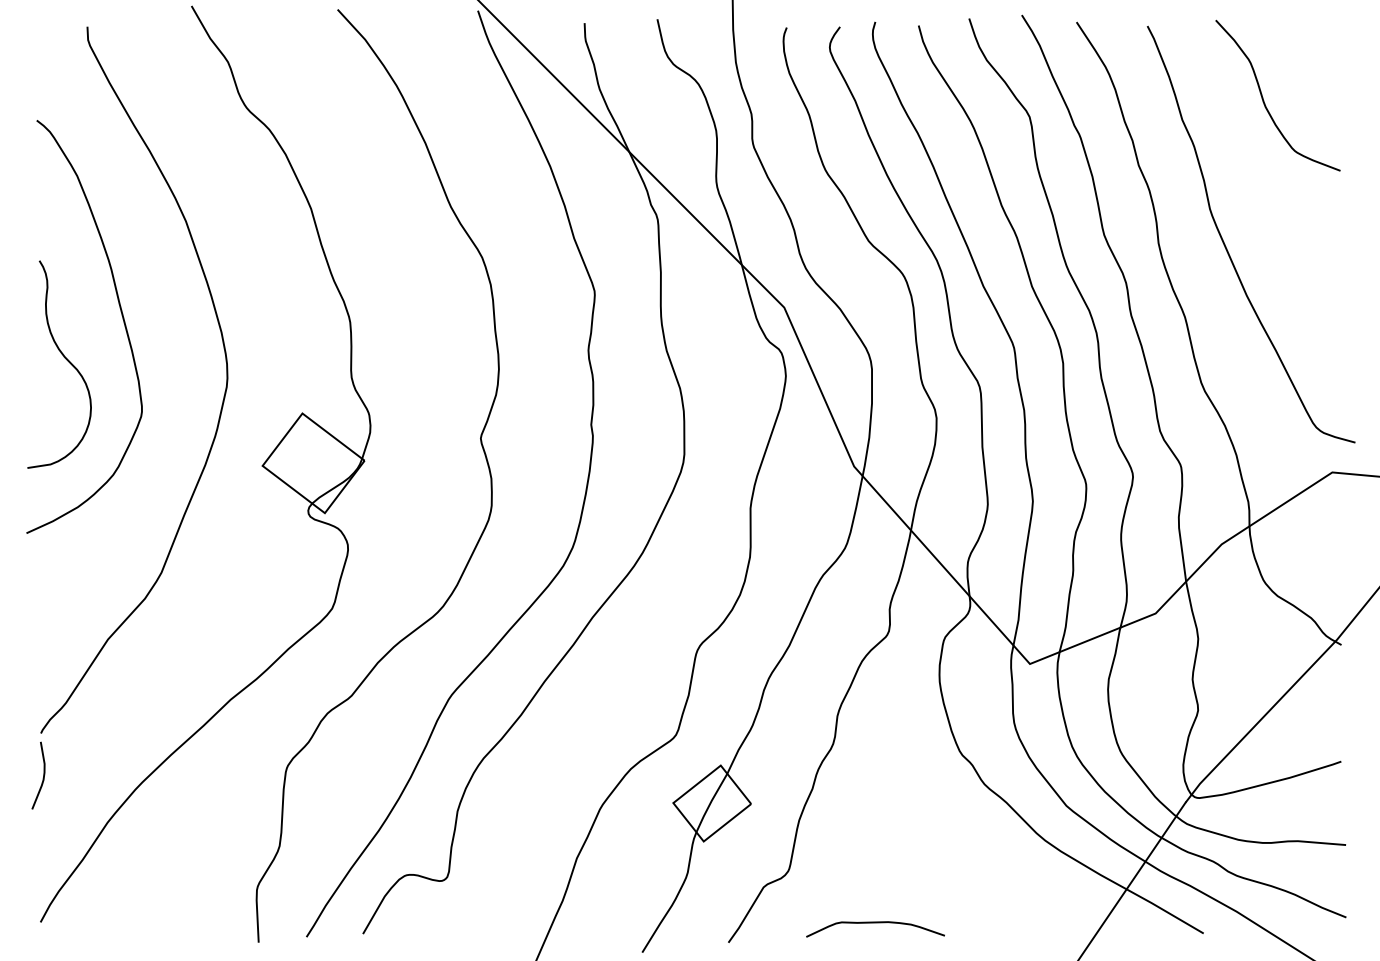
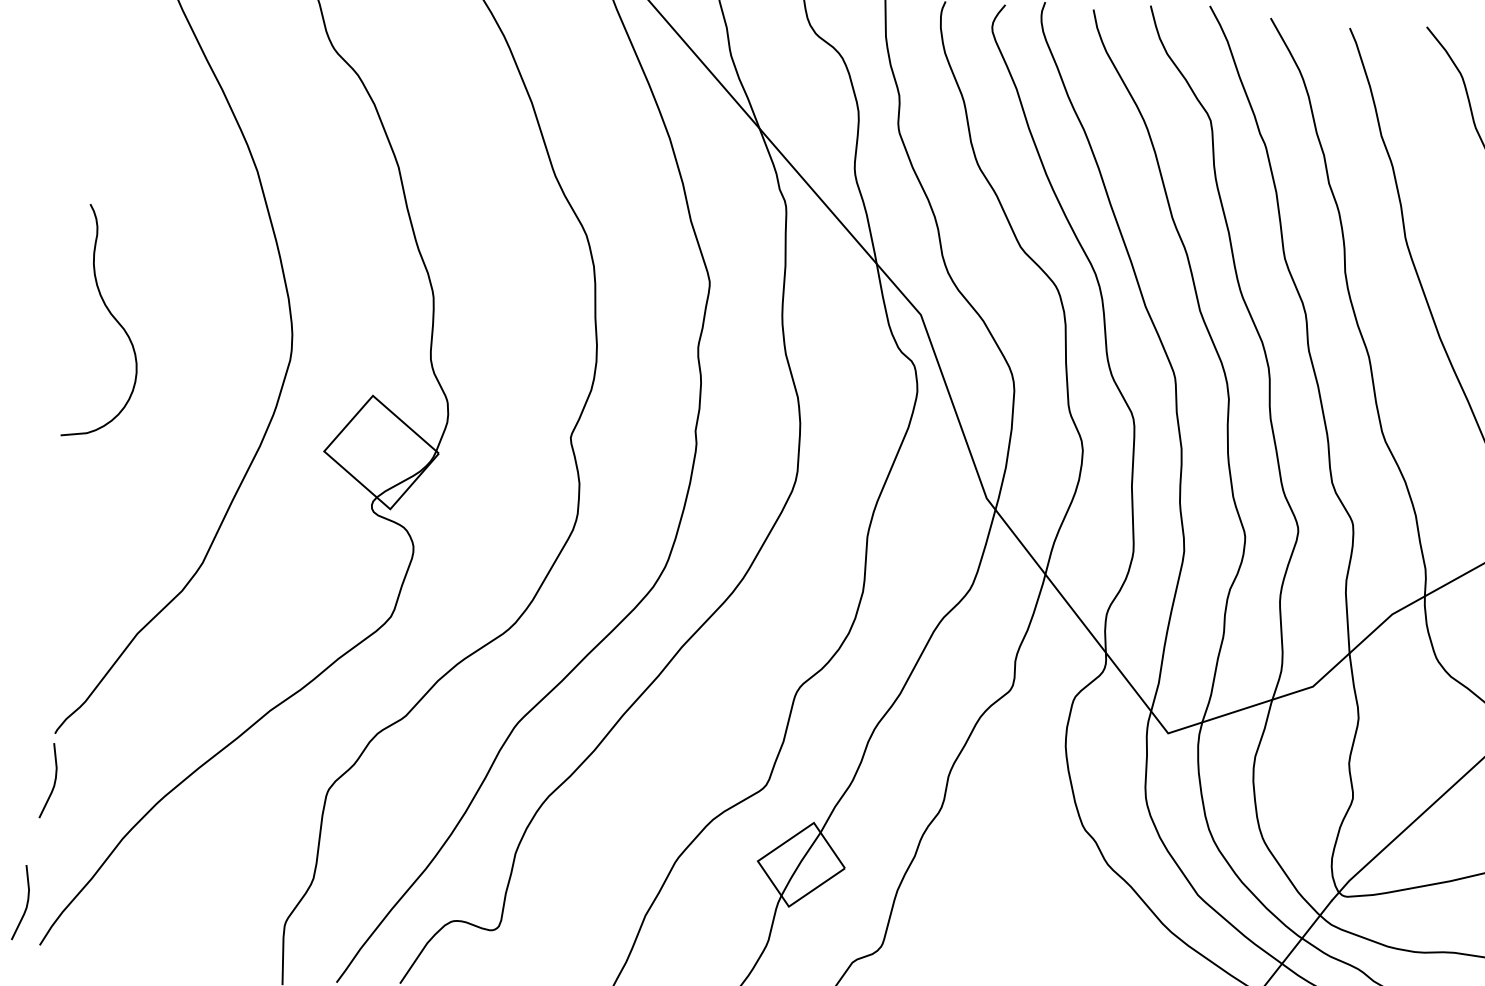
curve: (121, 315) -> (177, 271), removed
curve: (26, 885) -> (26, 902), added

